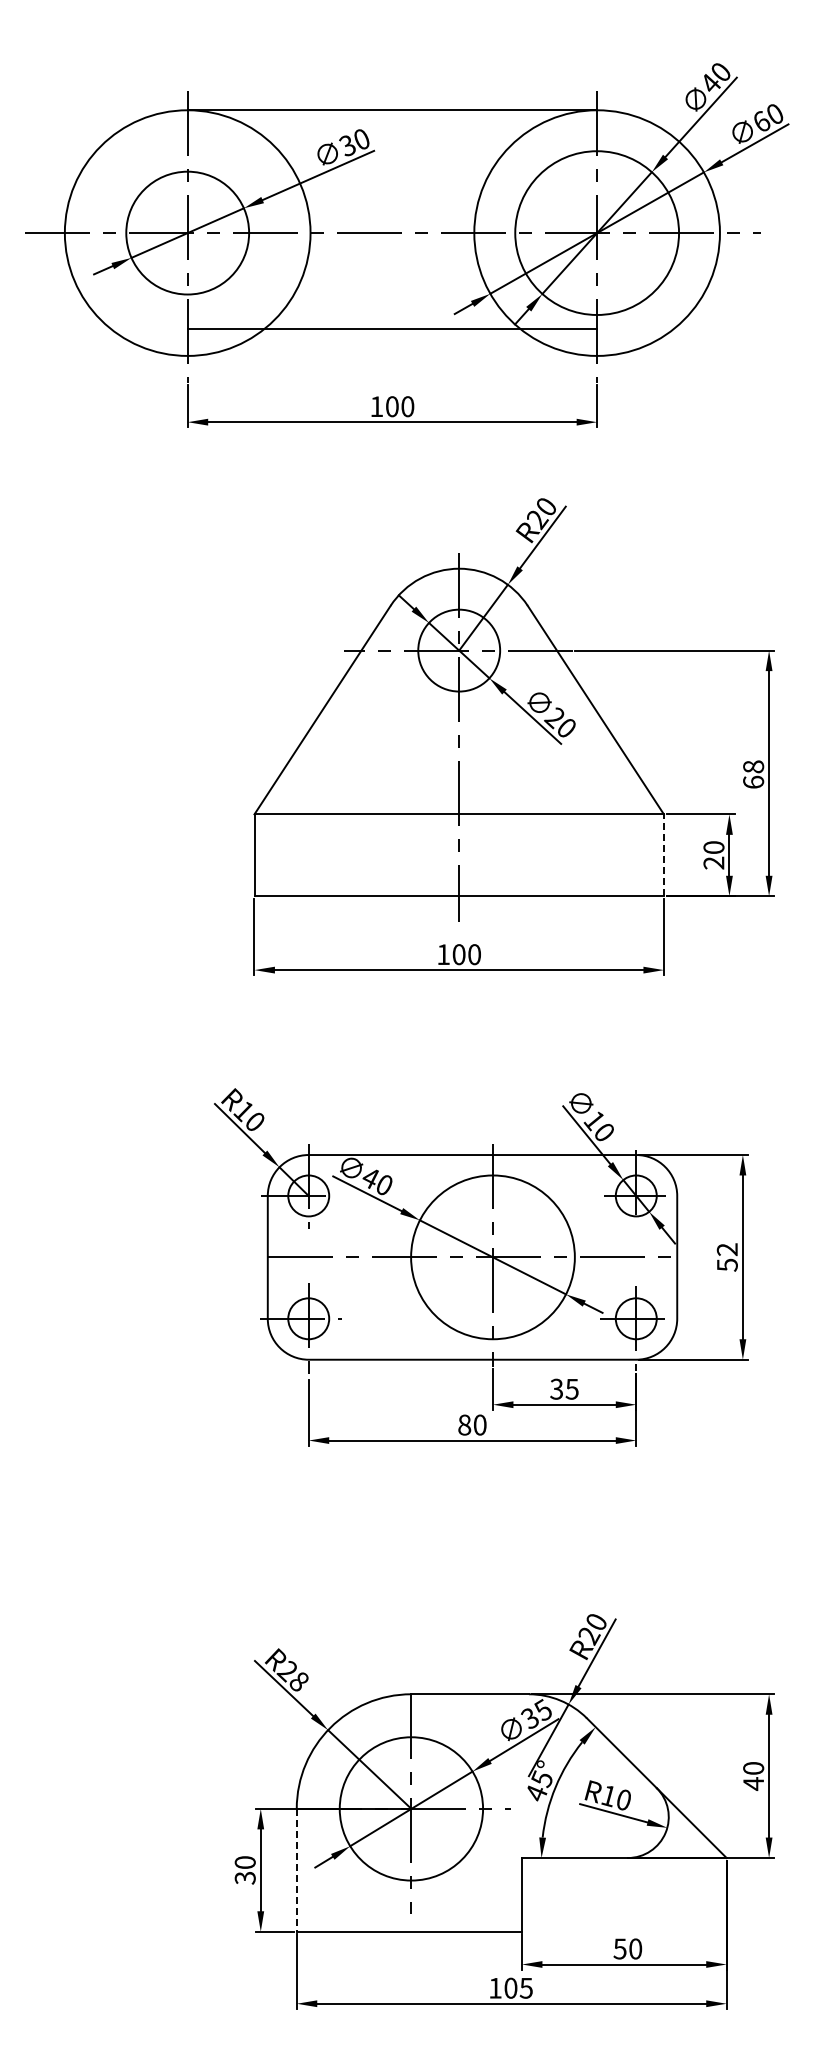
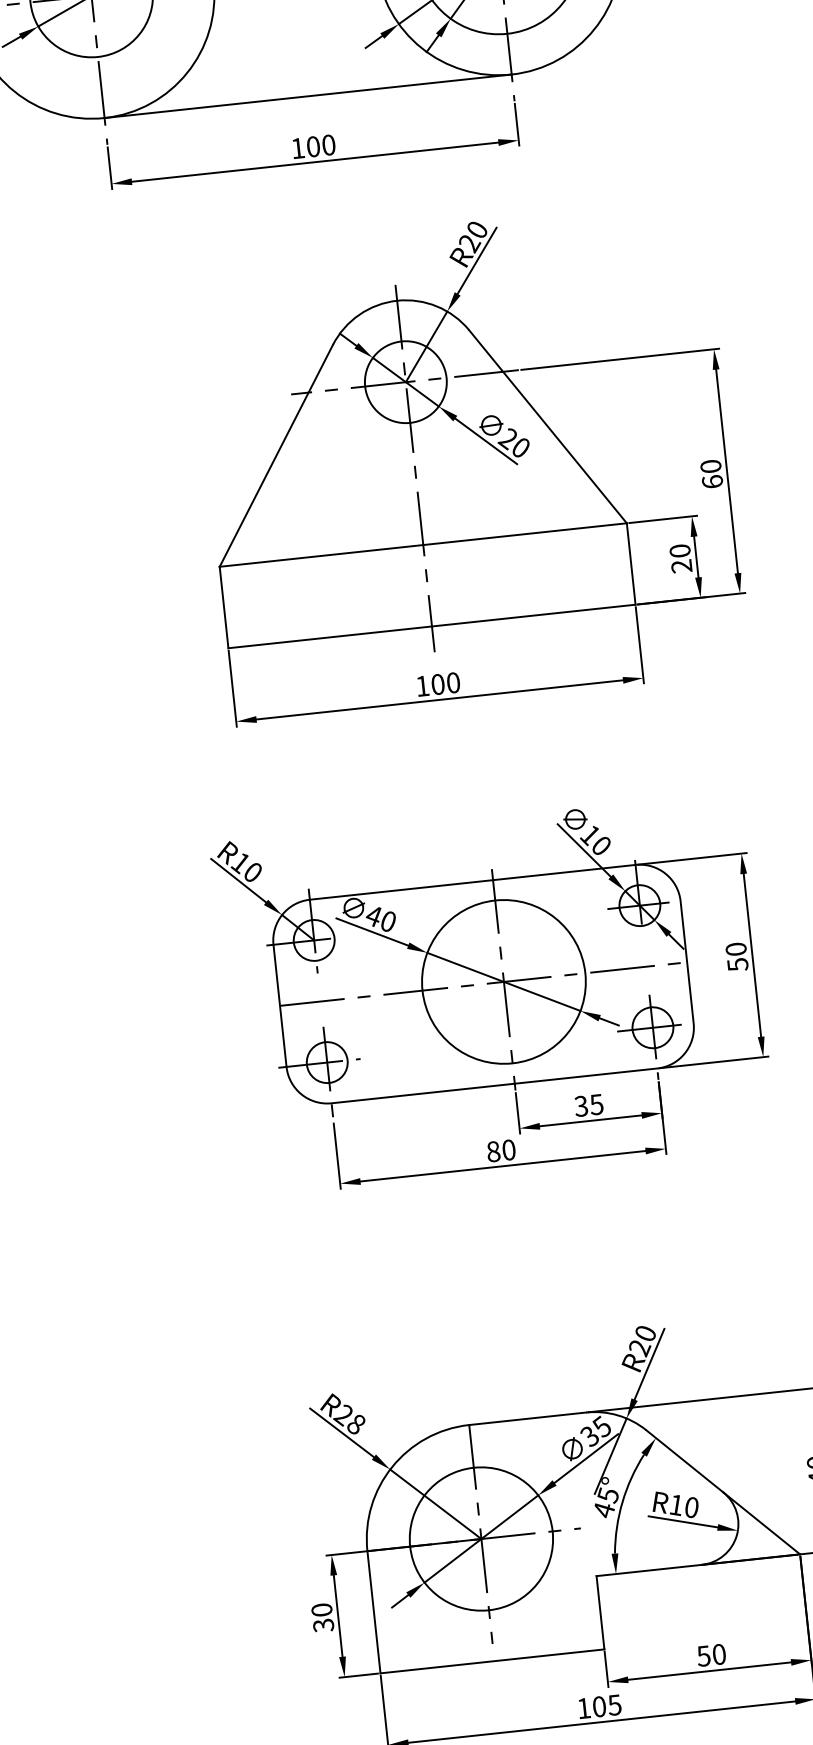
line: (392, 328) -> (308, 95), moved
text: (753, 766) -> (710, 466), 68 -> 60
line: (663, 855) -> (630, 564), dashed -> solid
text: (727, 1249) -> (736, 949), 52 -> 50
line: (296, 1870) -> (373, 1612), dashed -> solid

